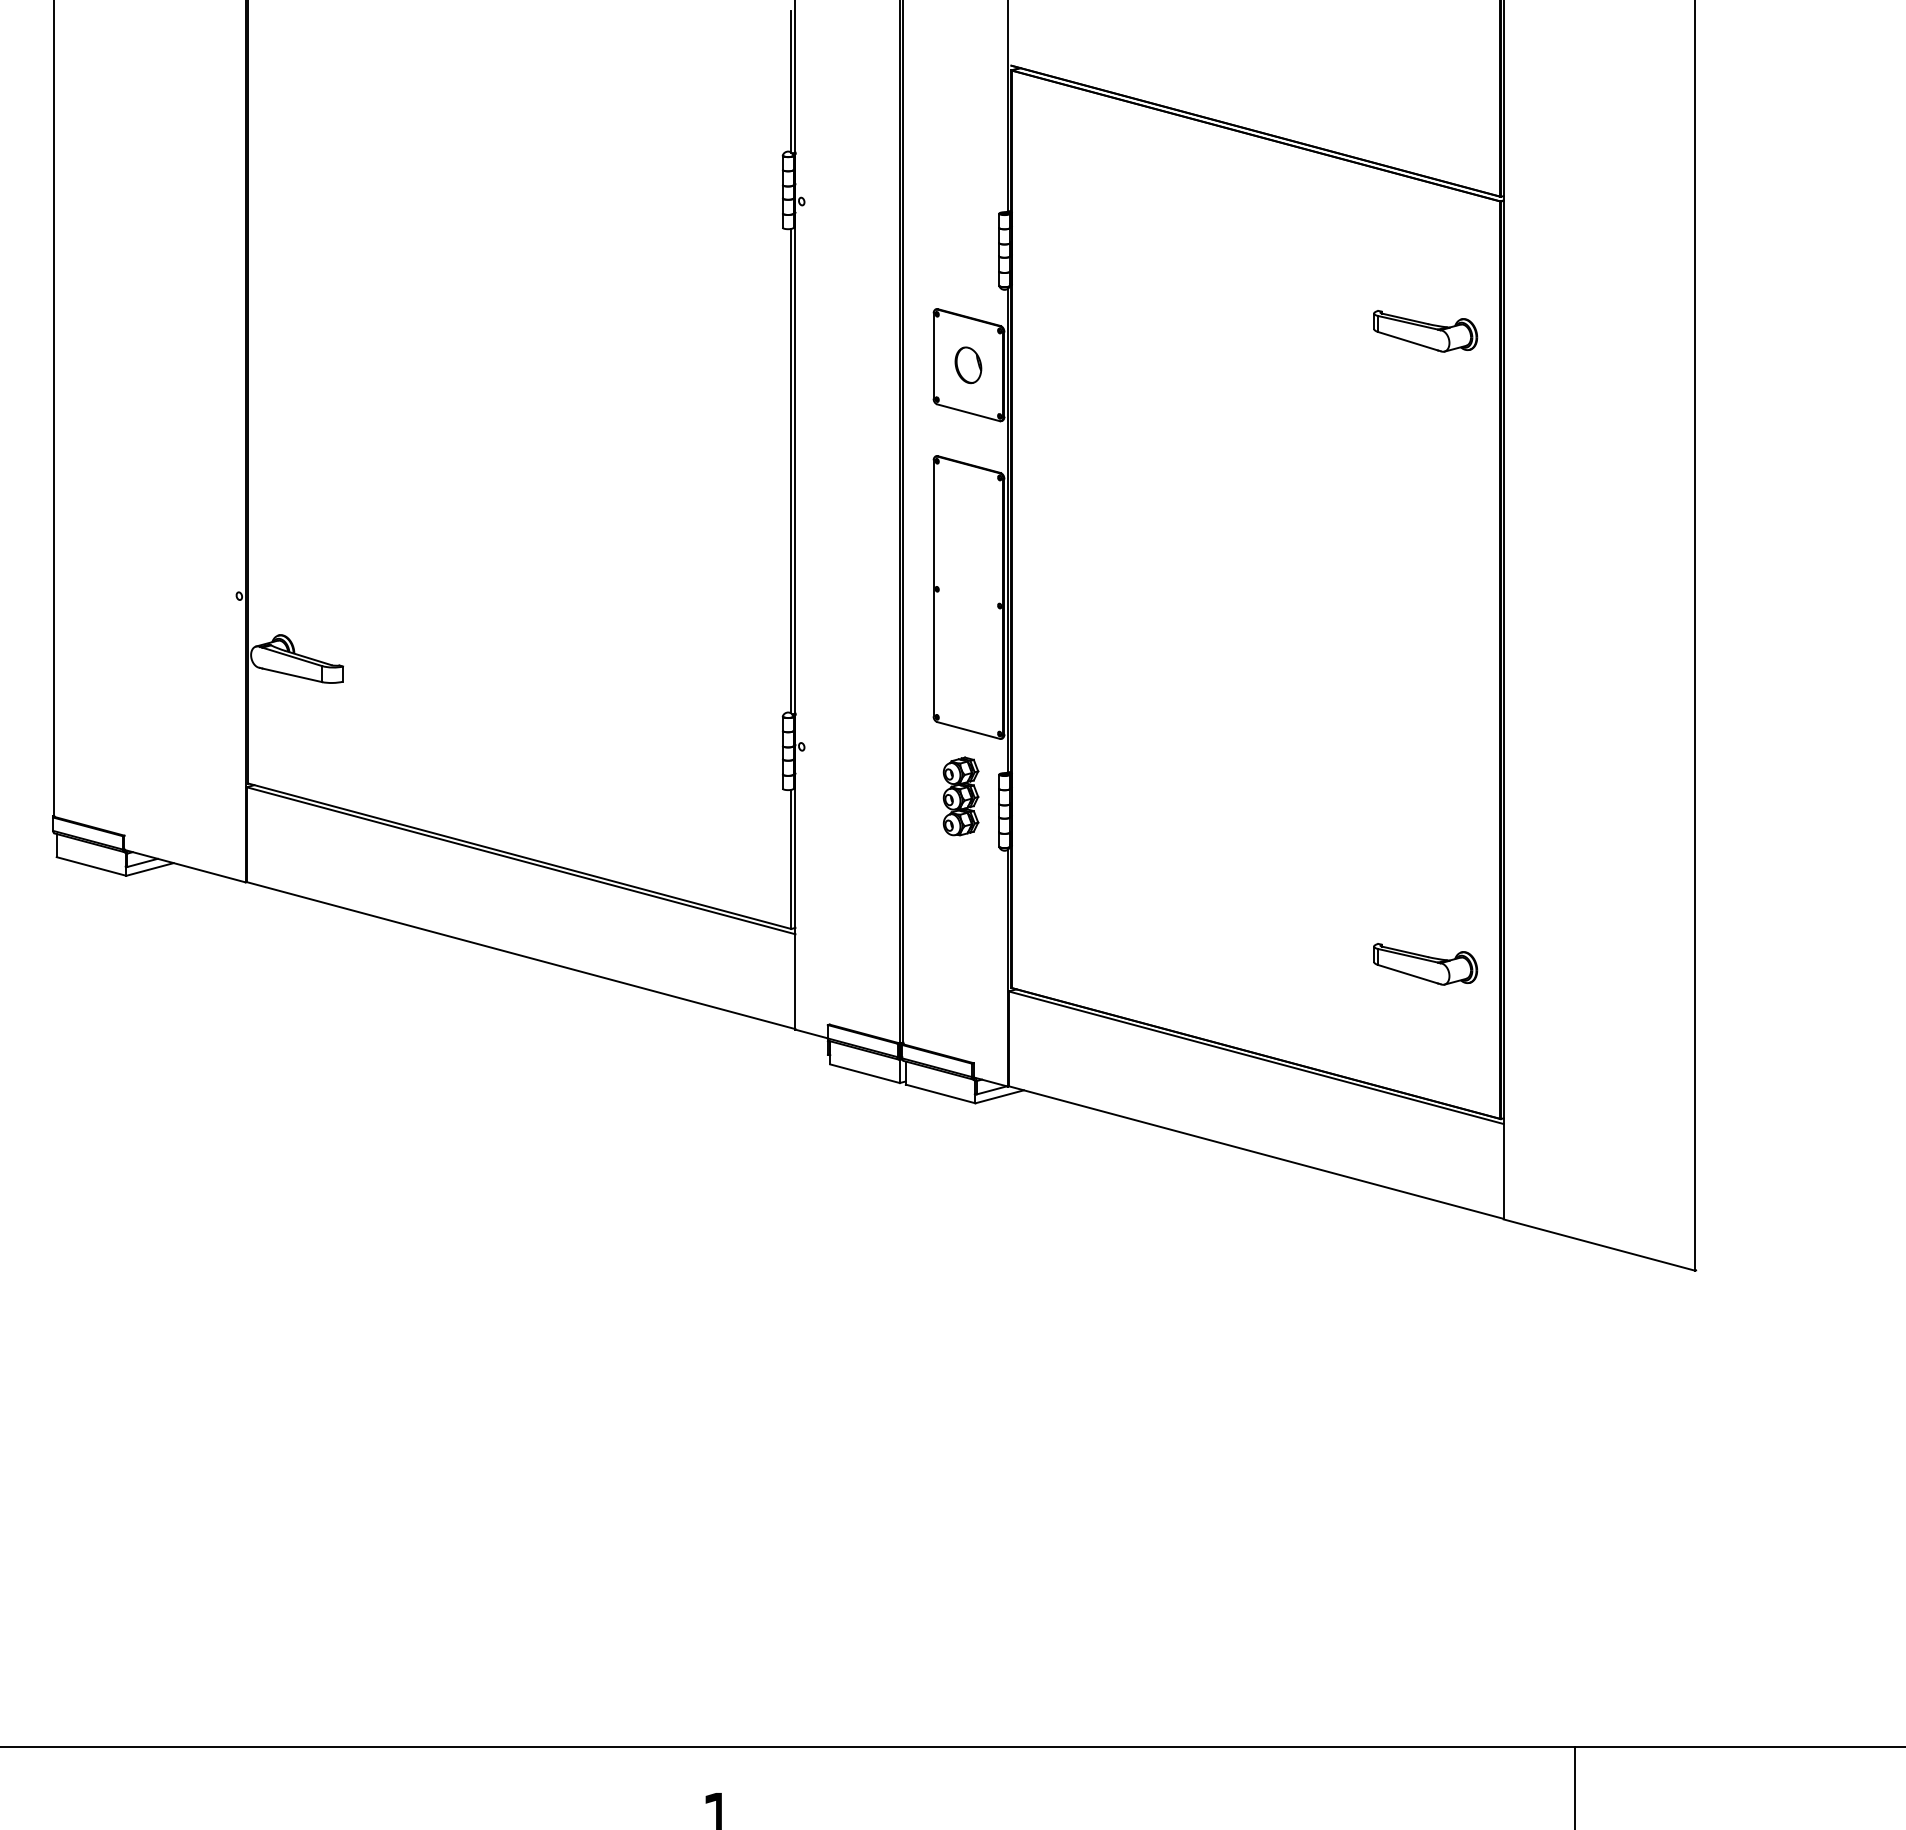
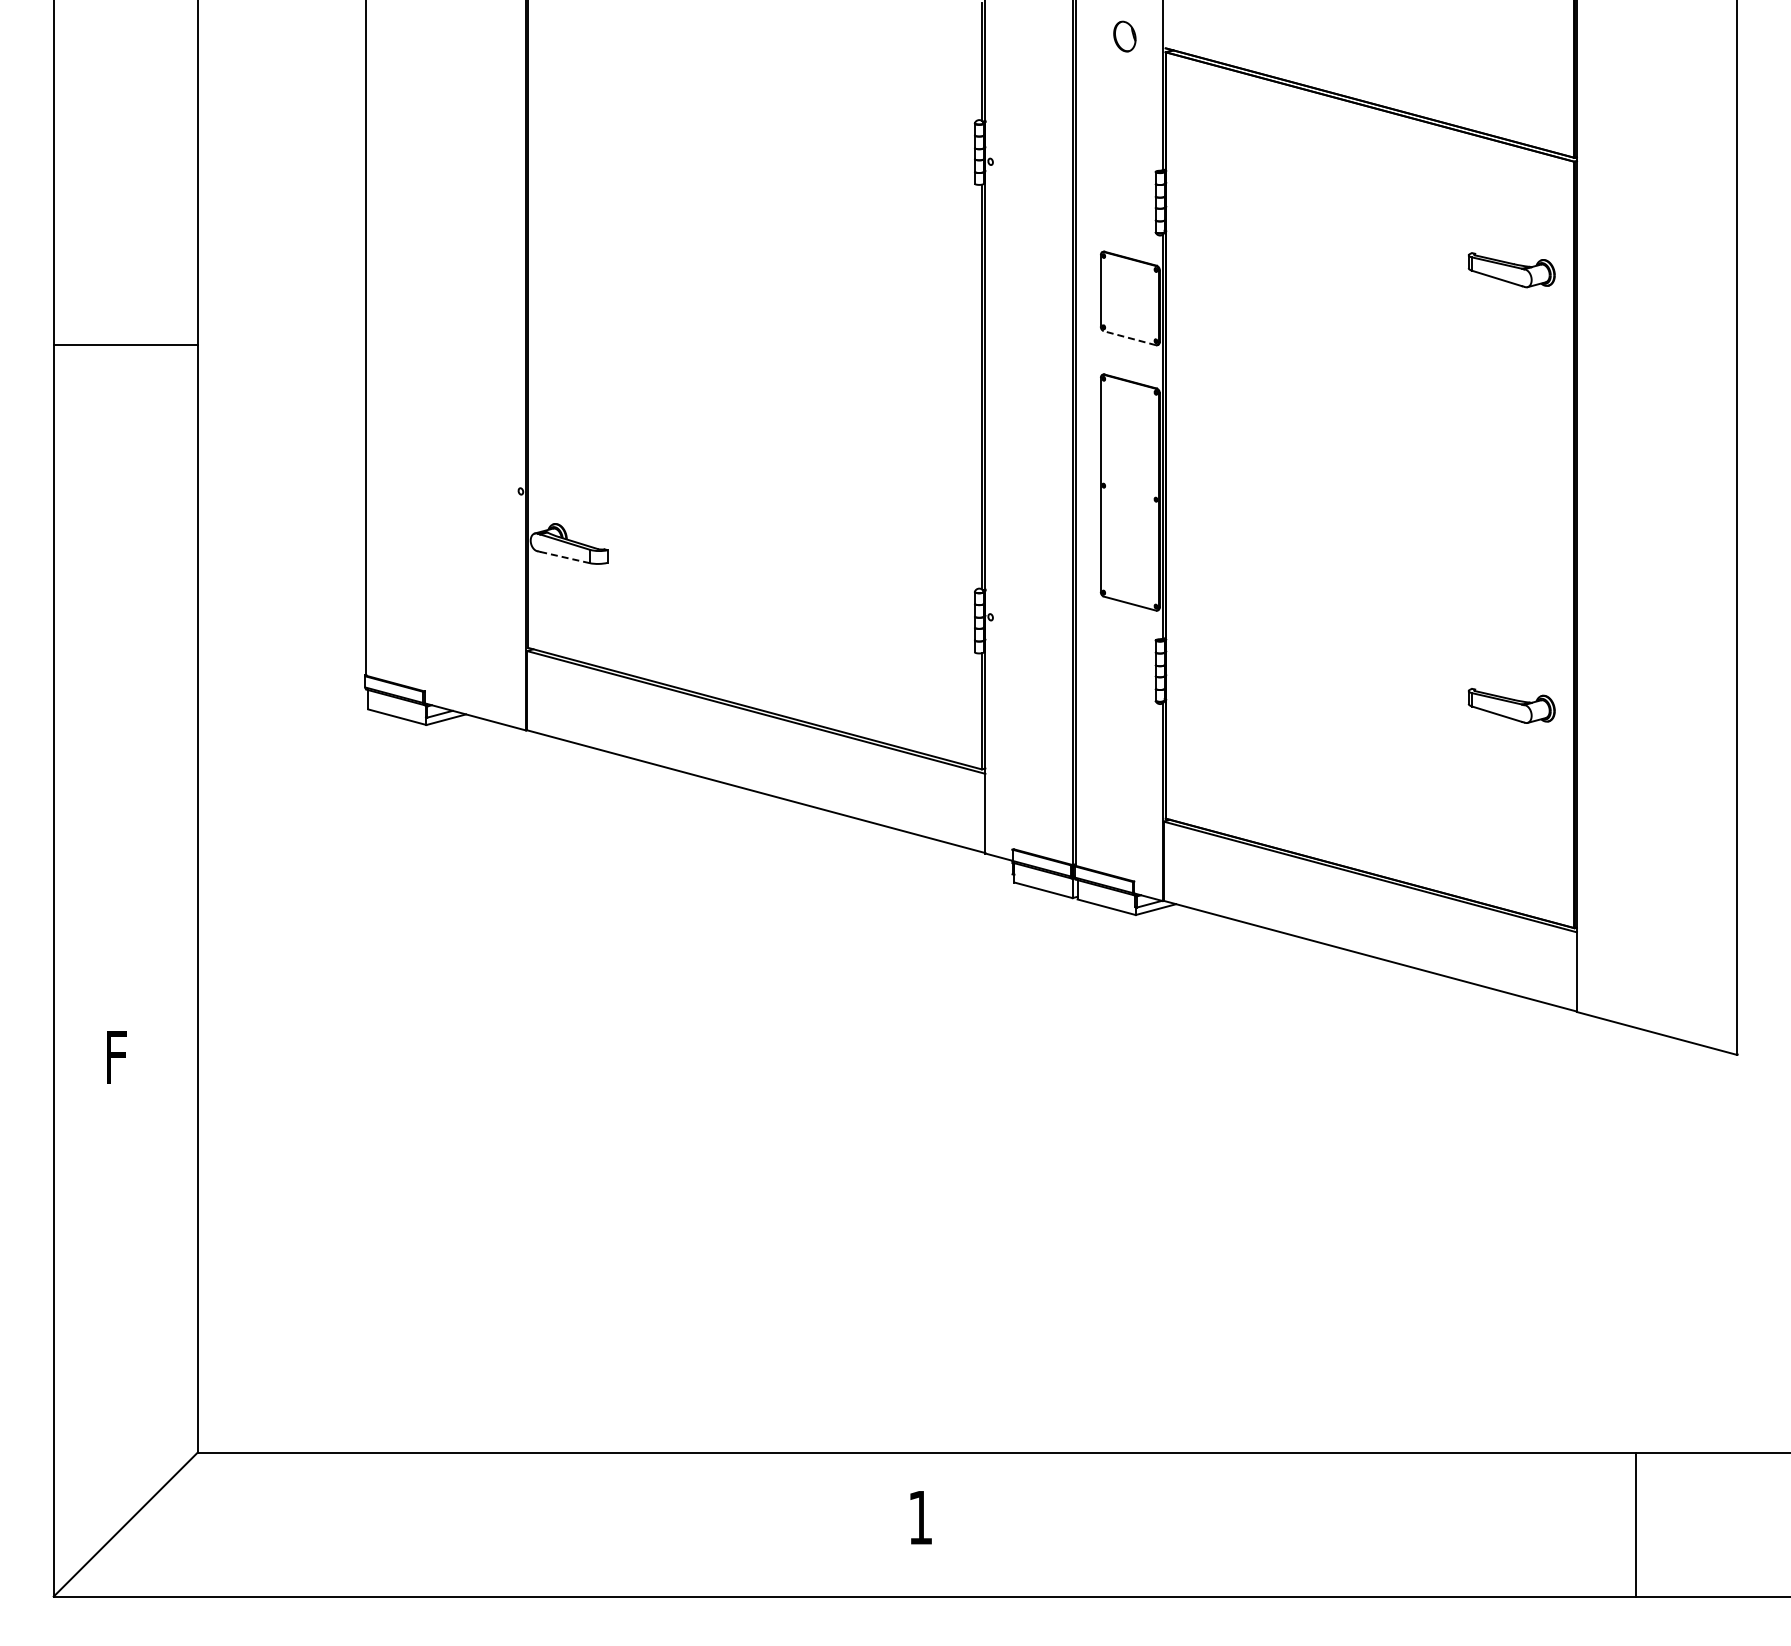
part: (967, 365) -> (1124, 36), moved
line: (967, 413) -> (1129, 338), solid -> dashed
line: (292, 675) -> (565, 557), solid -> dashed
part: (960, 796) -> (1123, 658), removed
part: (1425, 963) -> (1511, 705), moved

